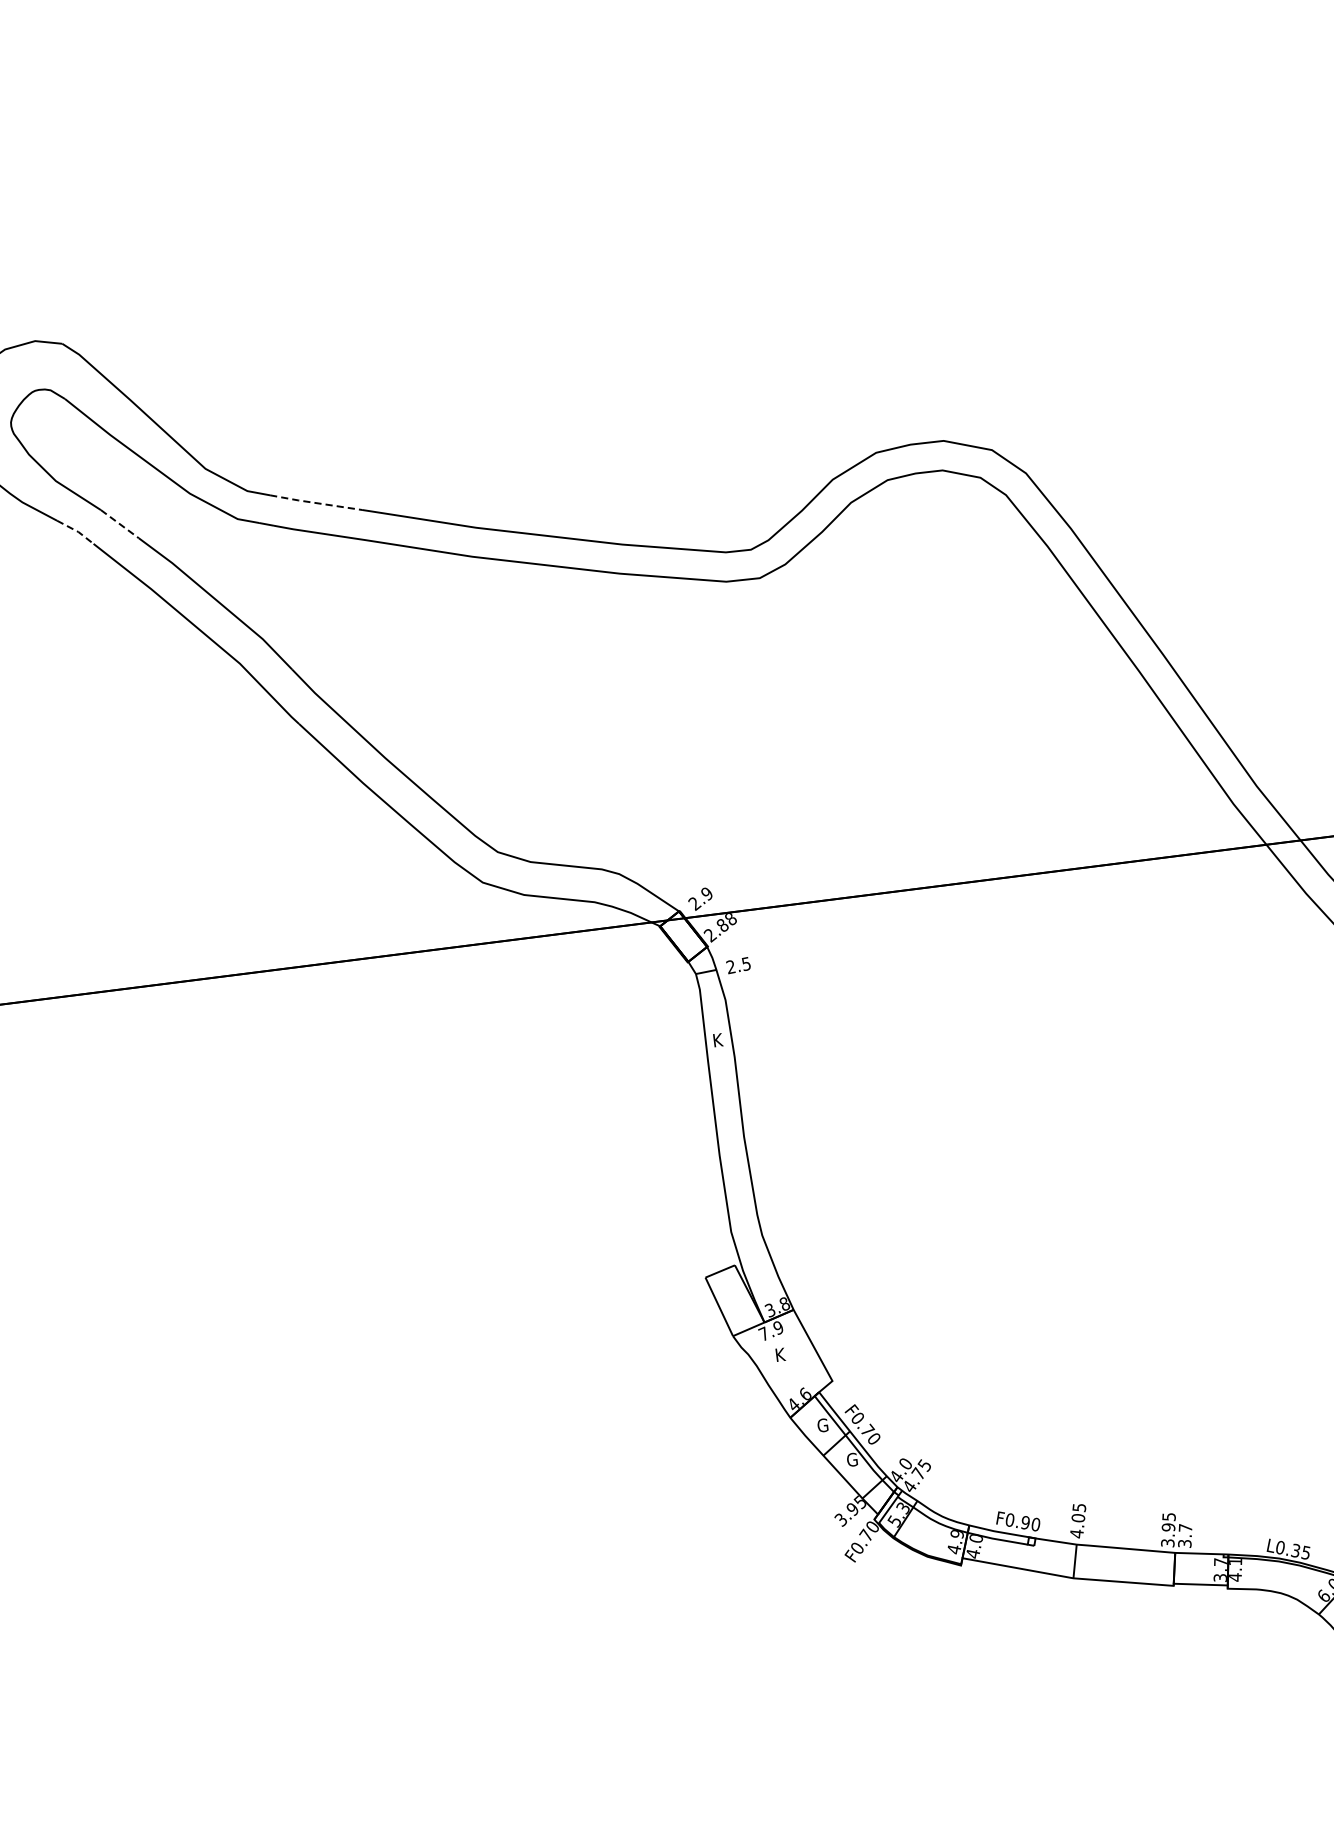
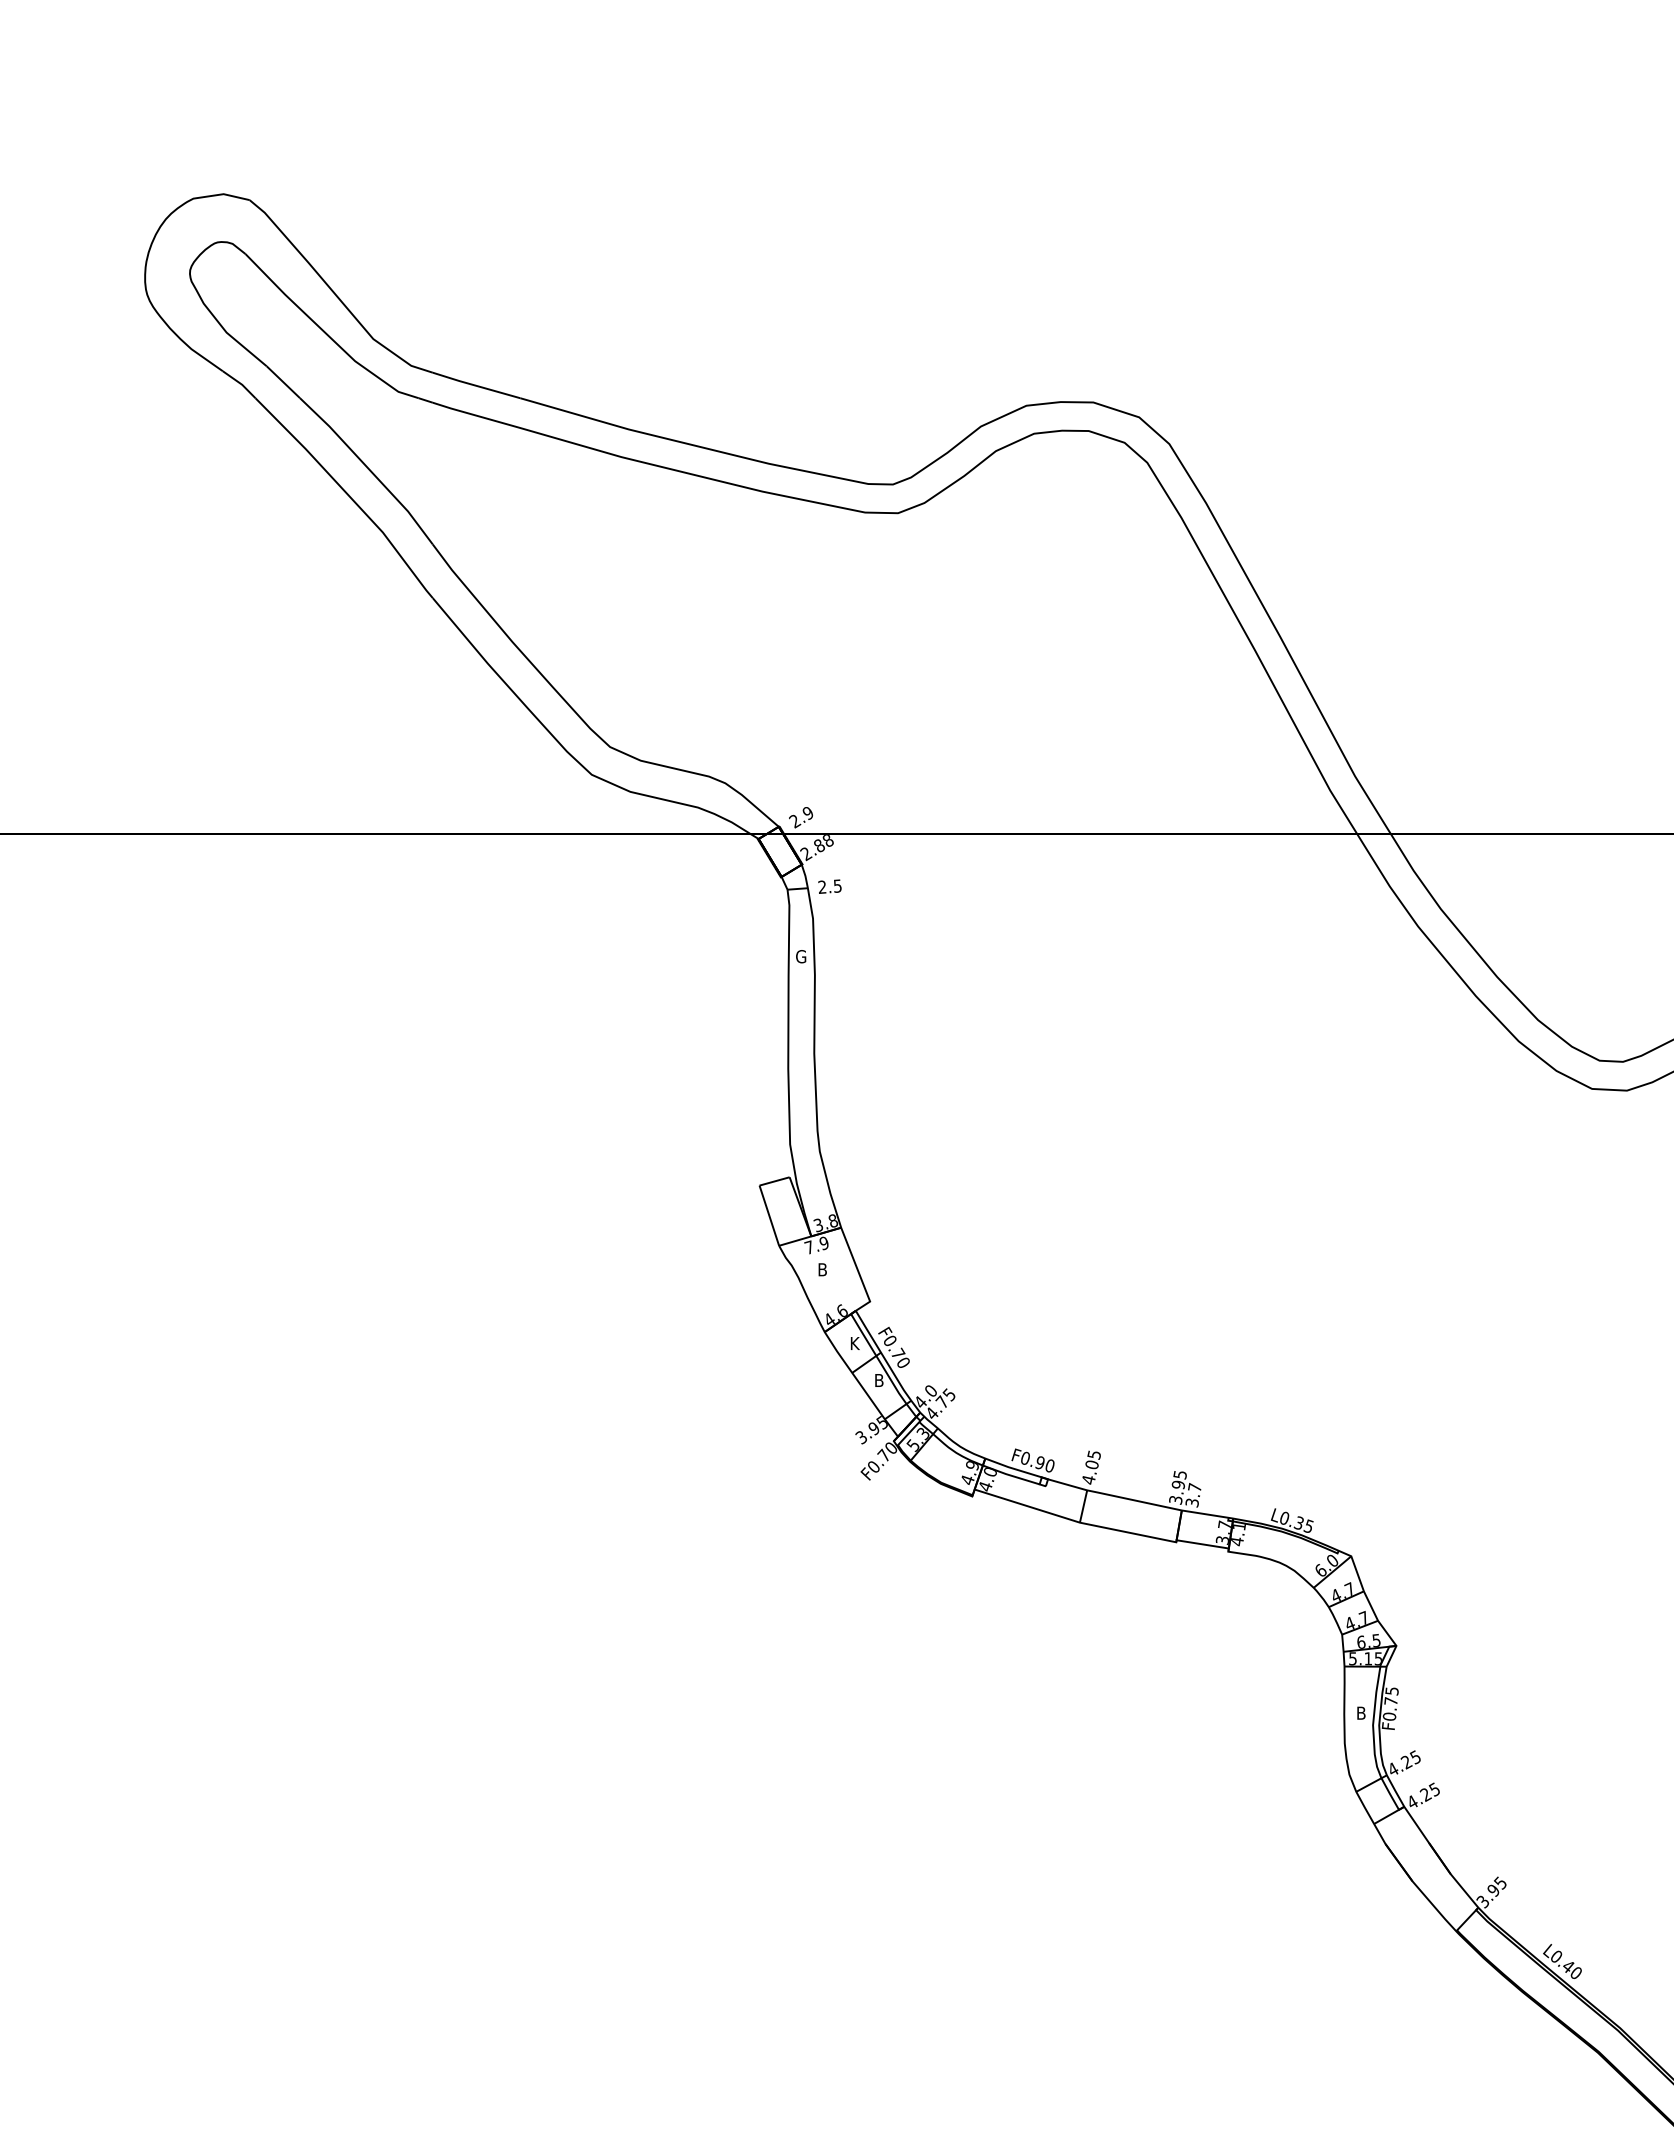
line: (316, 502) -> (476, 385), dashed -> solid
line: (119, 524) -> (283, 382), dashed -> solid
line: (76, 530) -> (240, 383), dashed -> solid
text: (718, 1039) -> (801, 956), K -> G
text: (781, 1354) -> (823, 1269), K -> B
text: (822, 1425) -> (855, 1343), G -> K
text: (852, 1459) -> (879, 1380), G -> B

